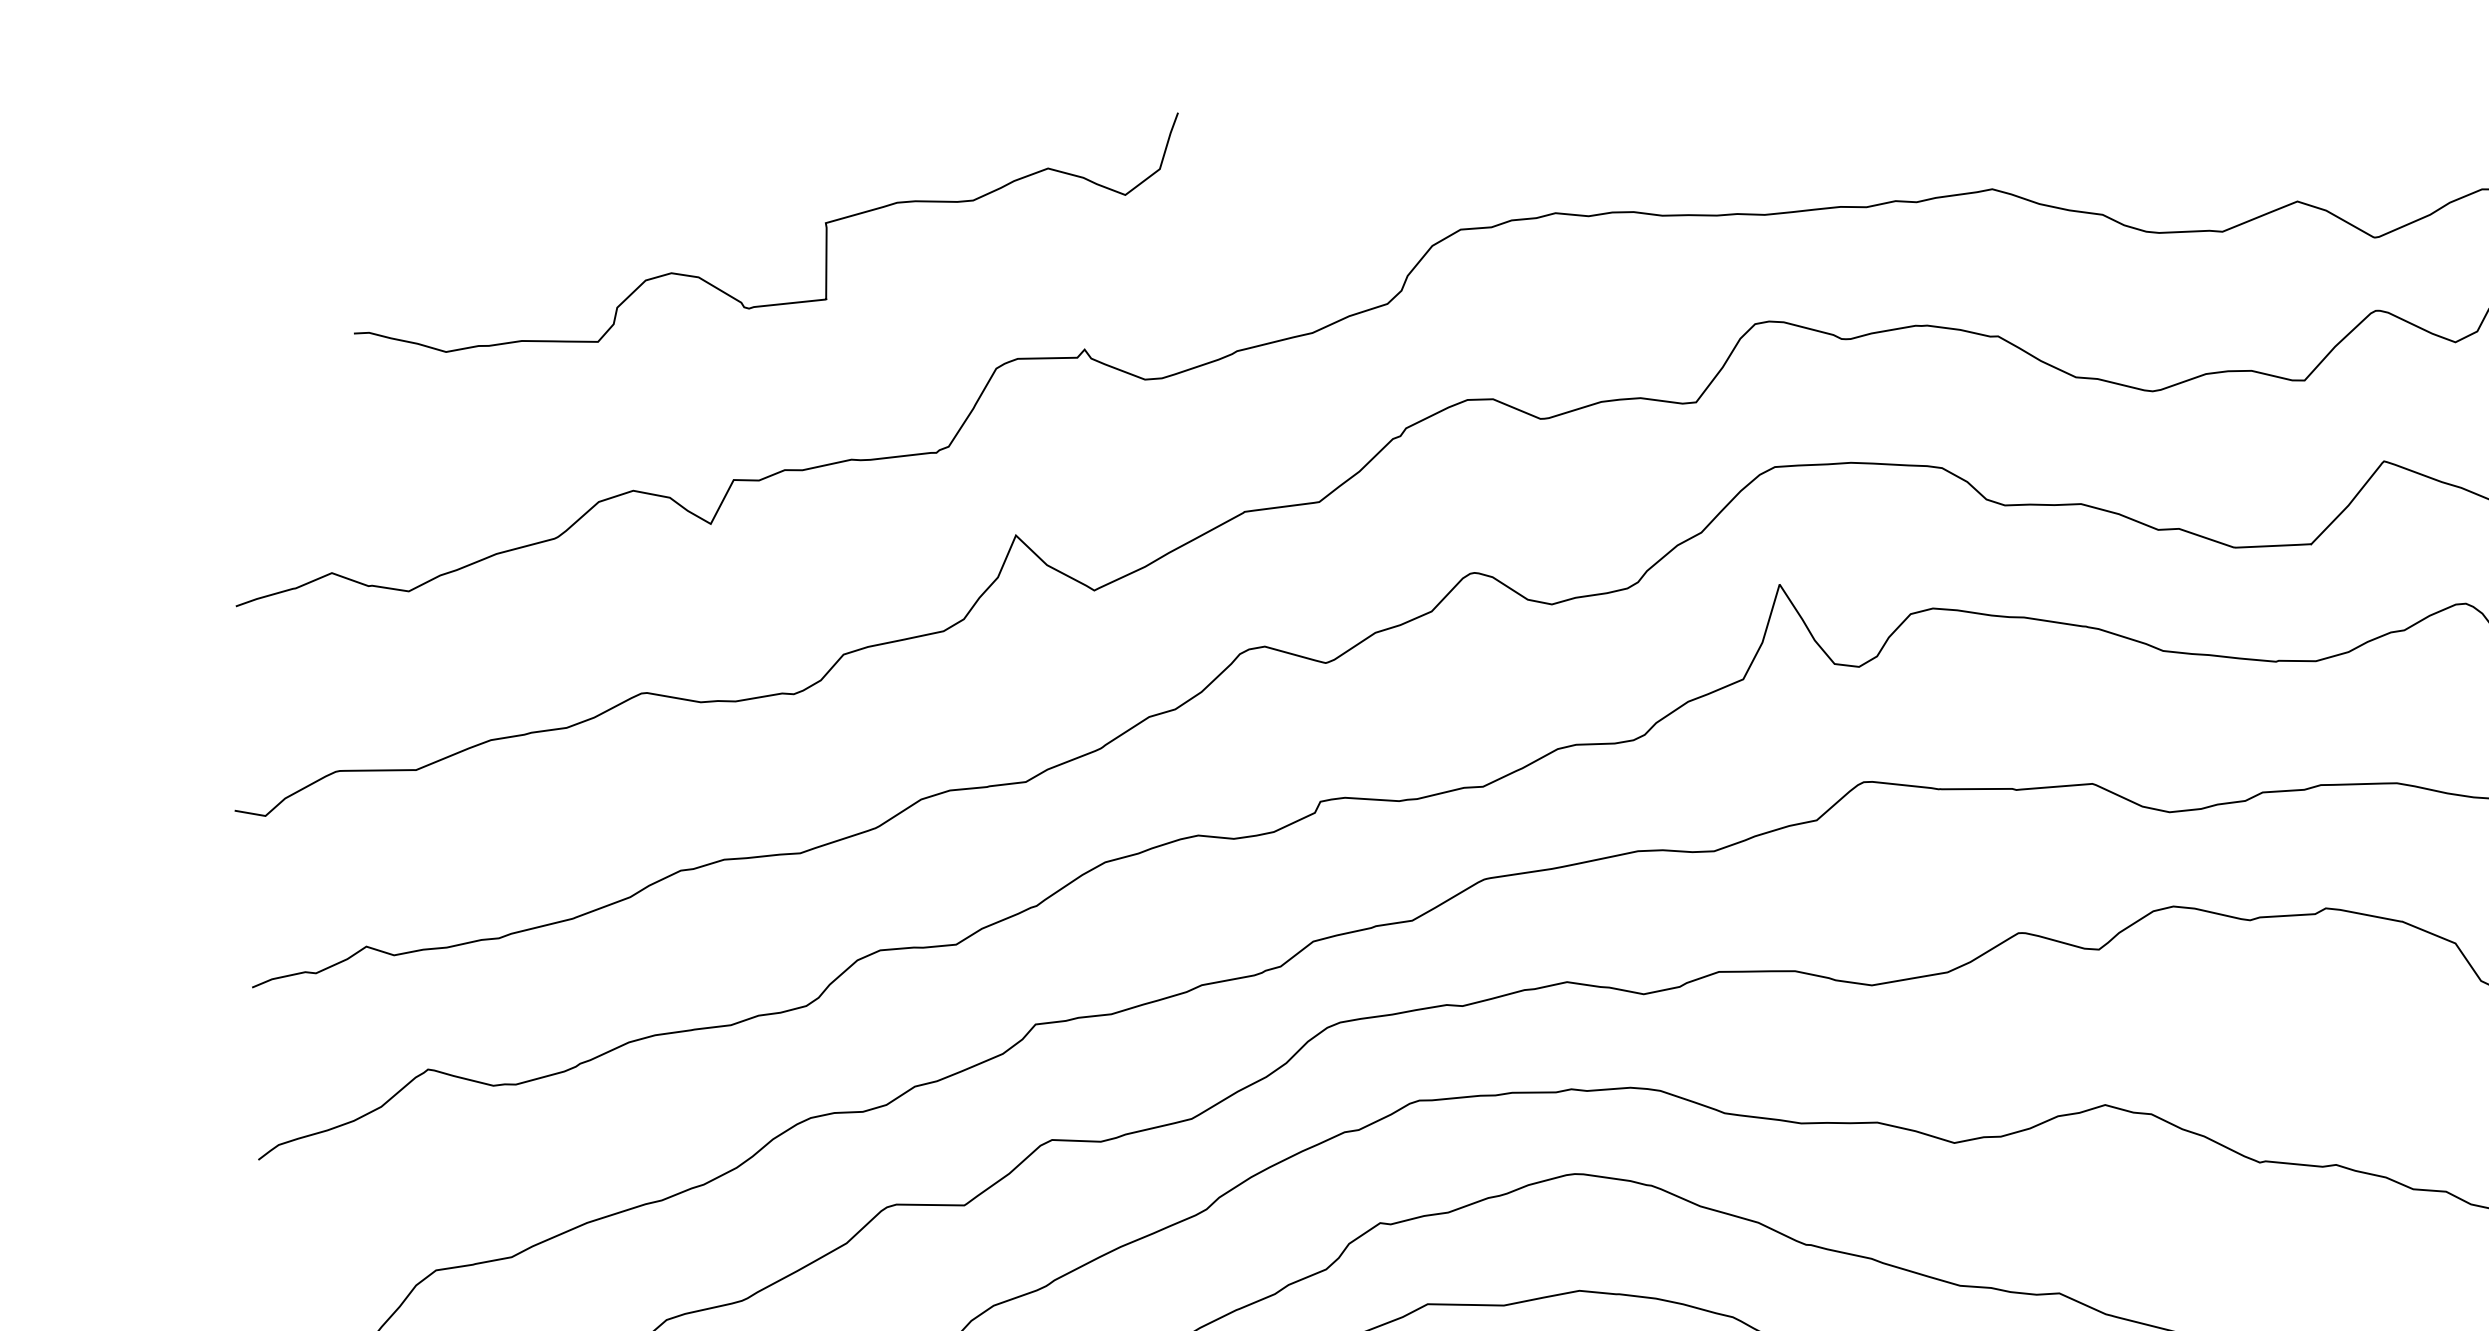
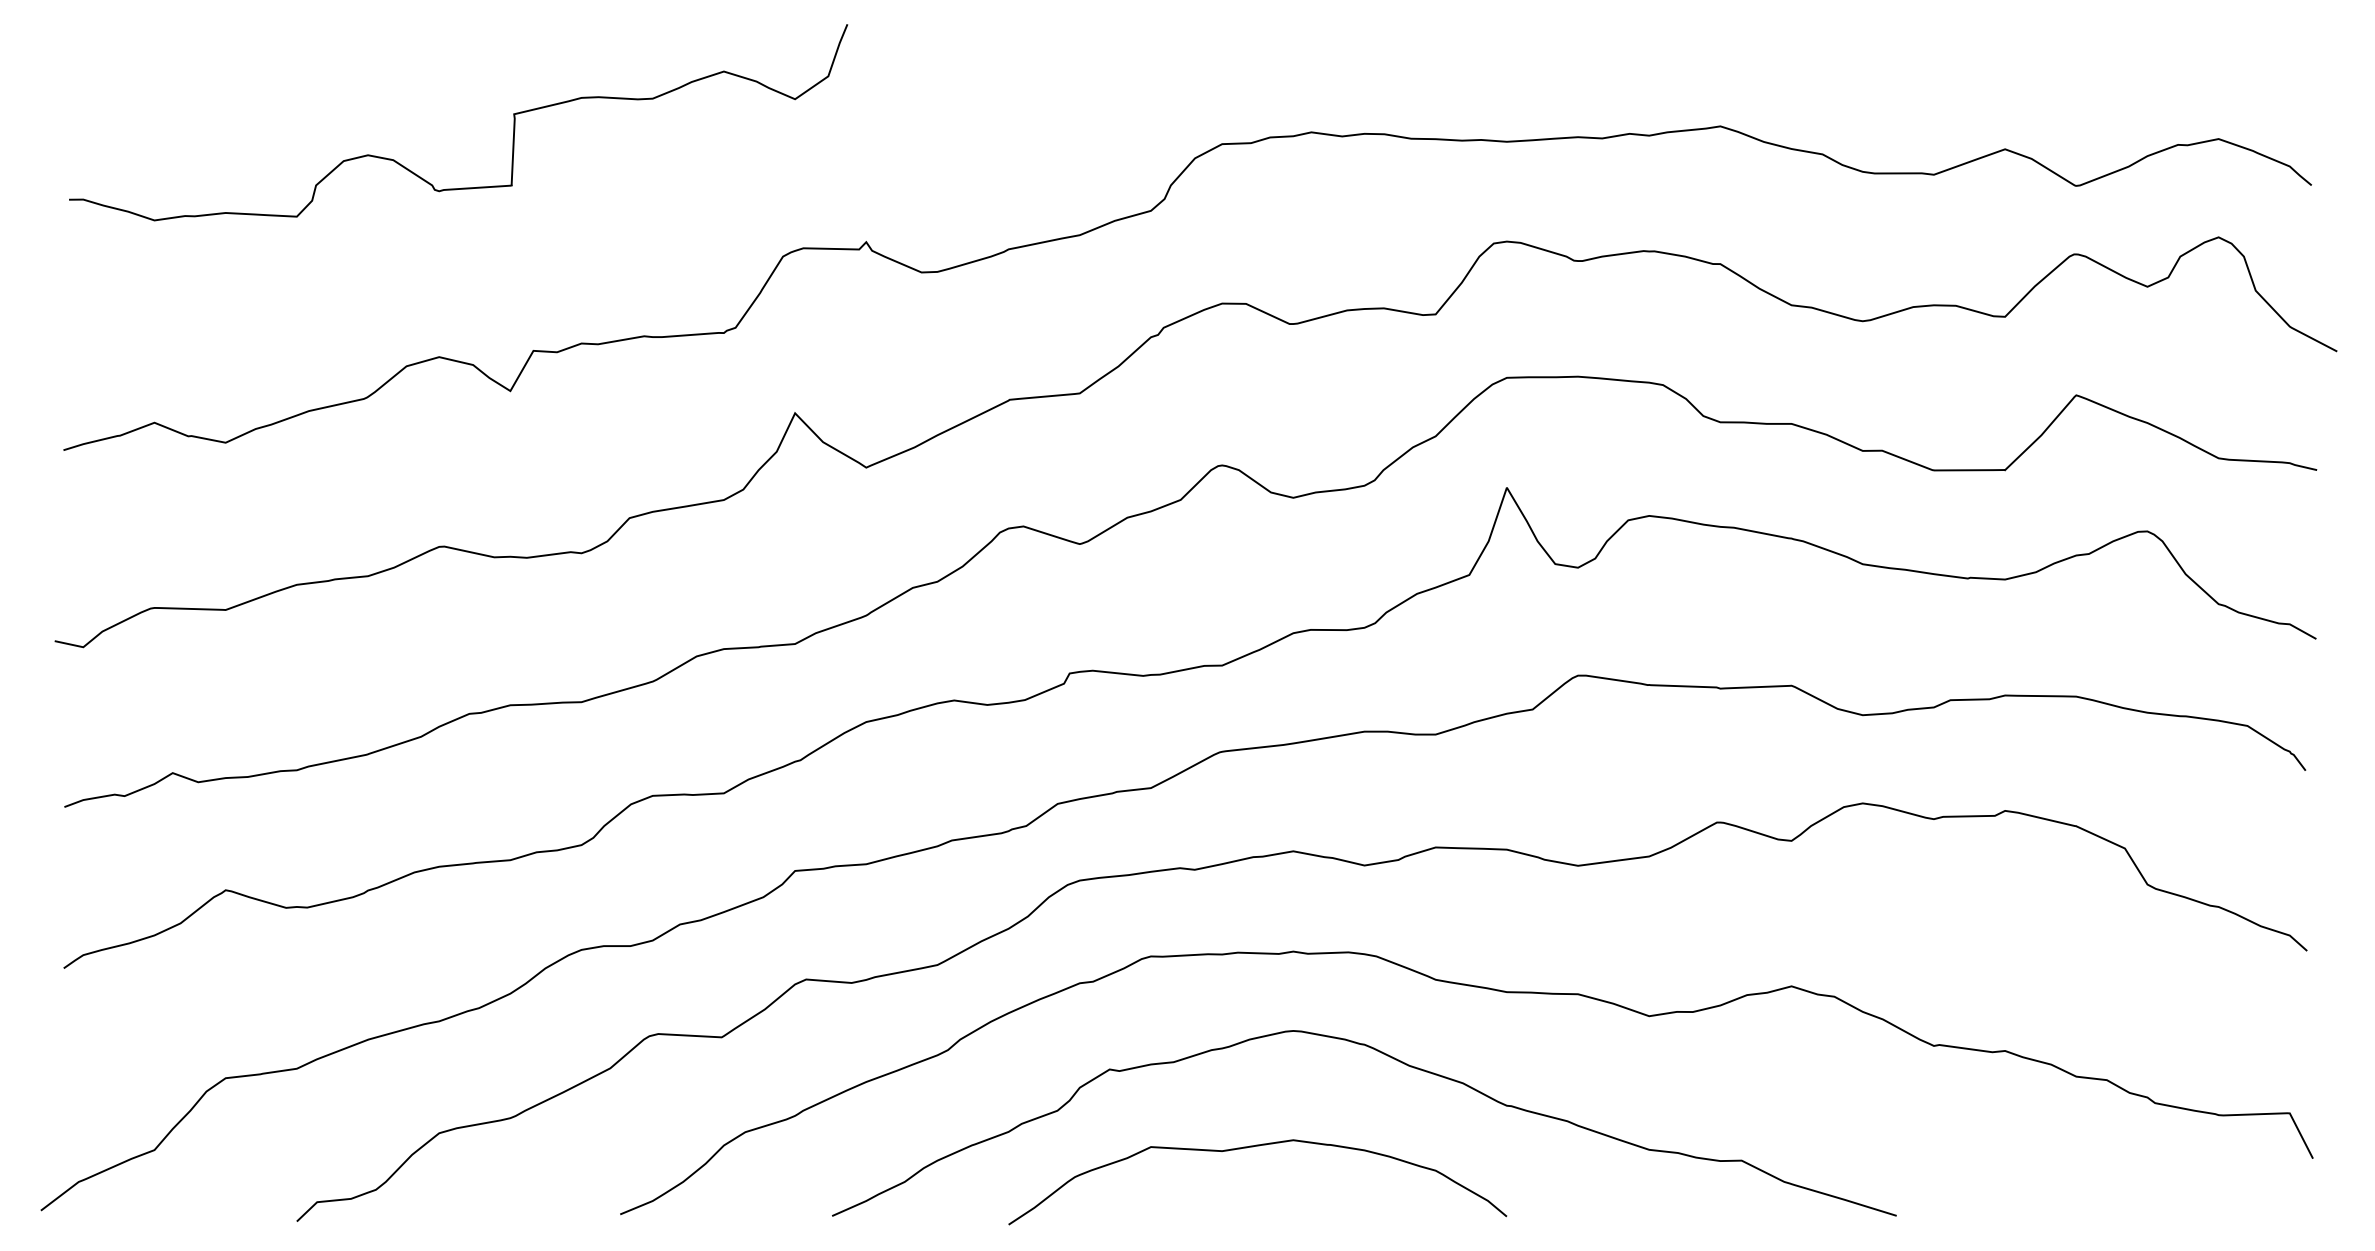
curve: (825, 231) -> (513, 122), moved

